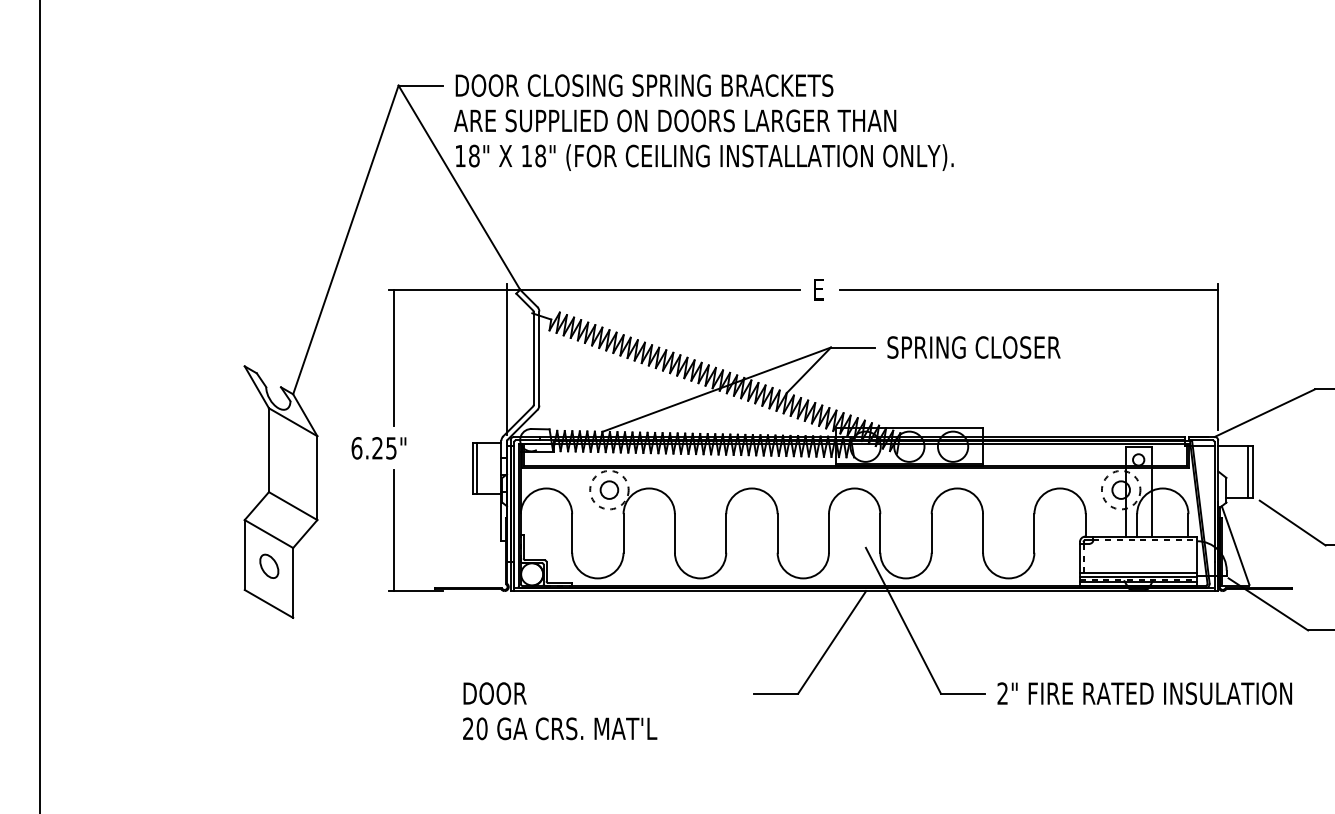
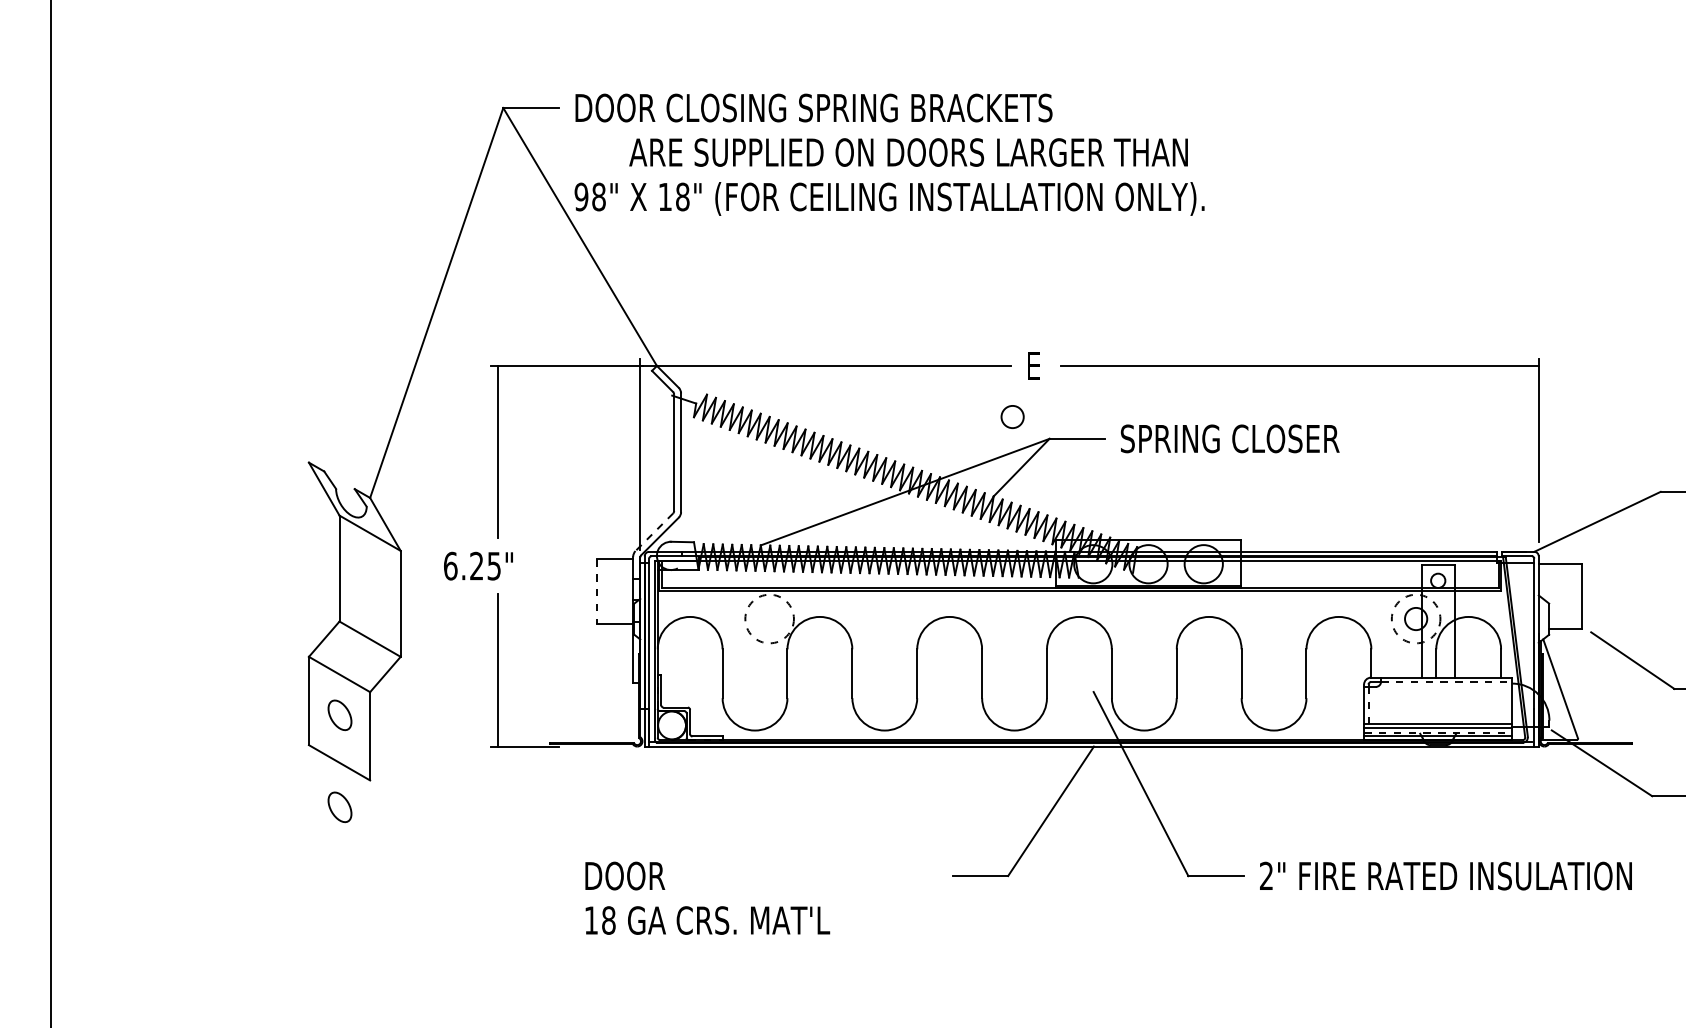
text: (675, 120) -> (908, 152), moved
text: (460, 155) -> (581, 196), 18" -> 98"
line: (518, 421) -> (654, 532), solid -> dashed
line: (477, 468) -> (602, 591), removed
line: (472, 469) -> (596, 592), solid -> dashed
line: (1248, 471) -> (1576, 595), removed
circle: (609, 489) -> (1012, 416), moved
circle: (268, 639) -> (339, 807), added
text: (474, 728) -> (599, 920), 20 -> 18

